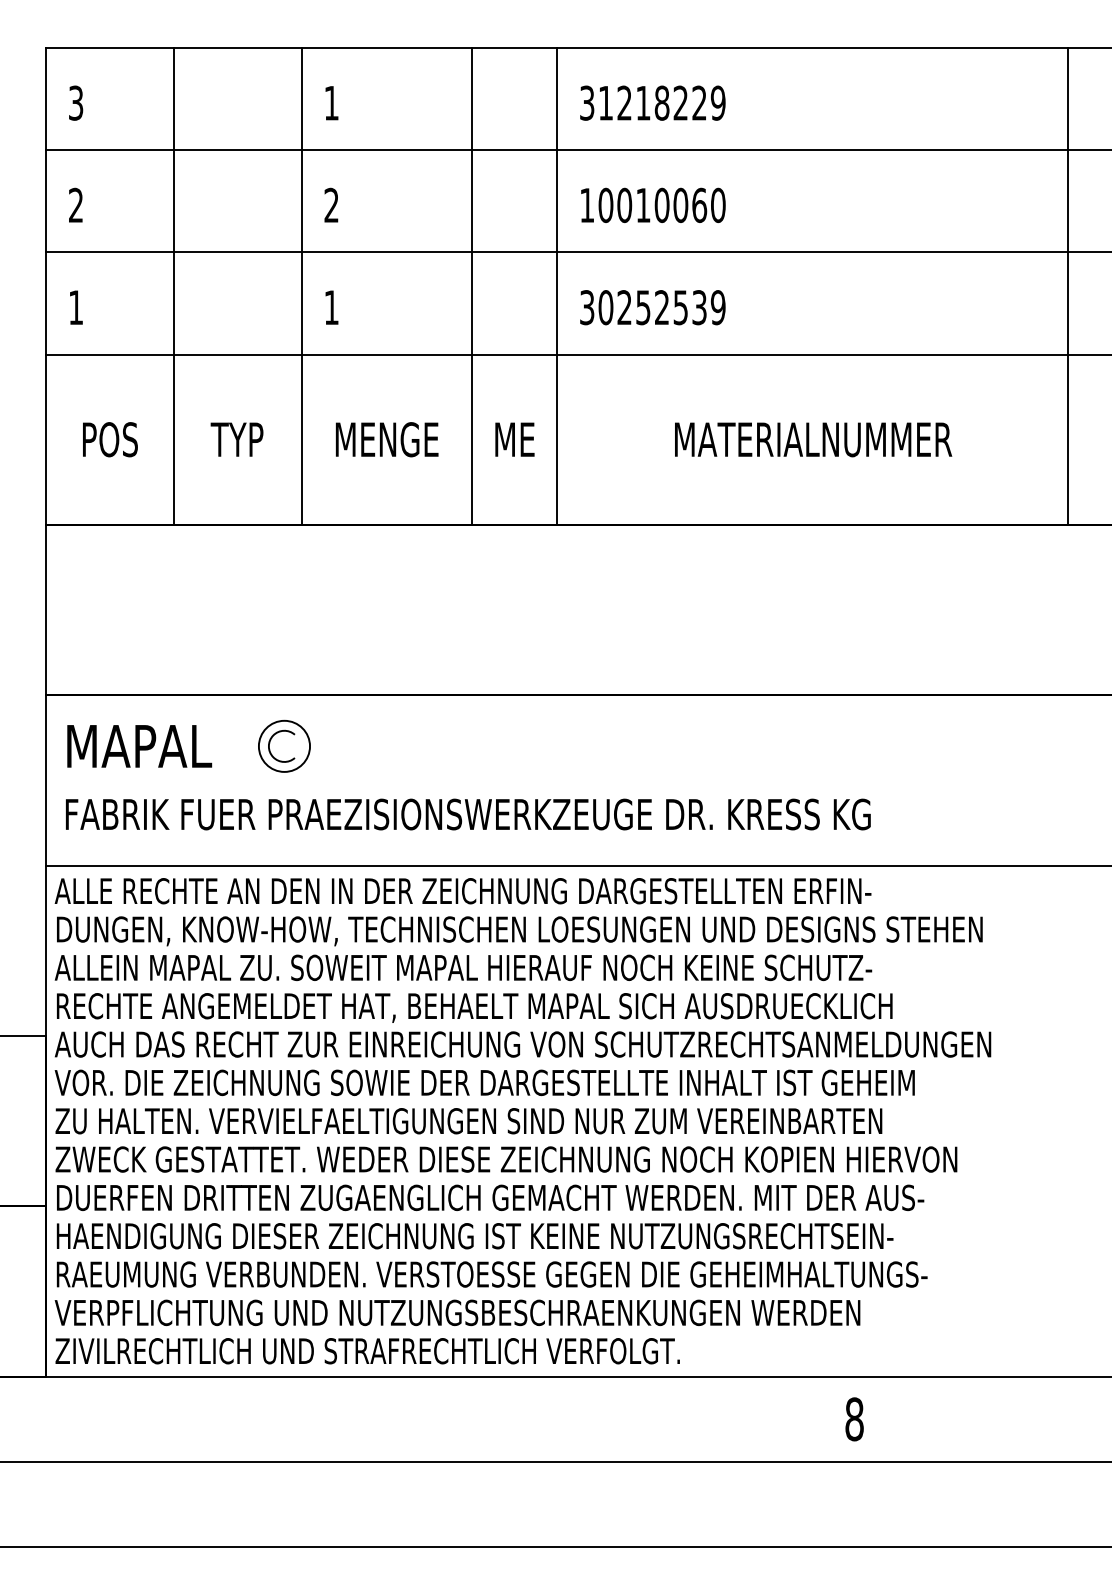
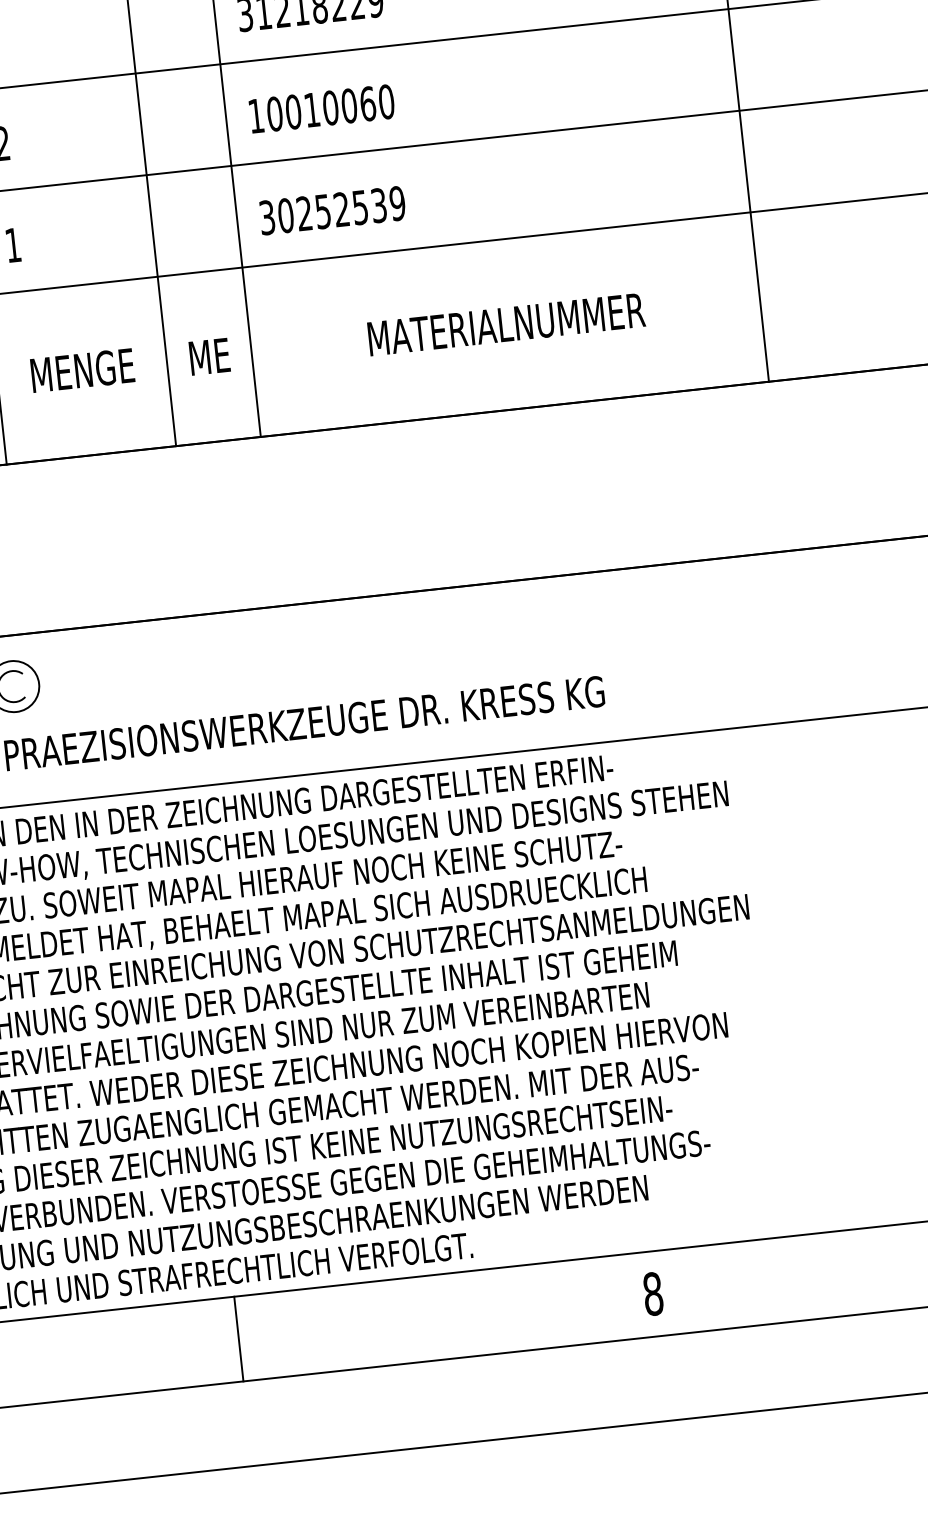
line: (437, 1418) -> (238, 1338), added

